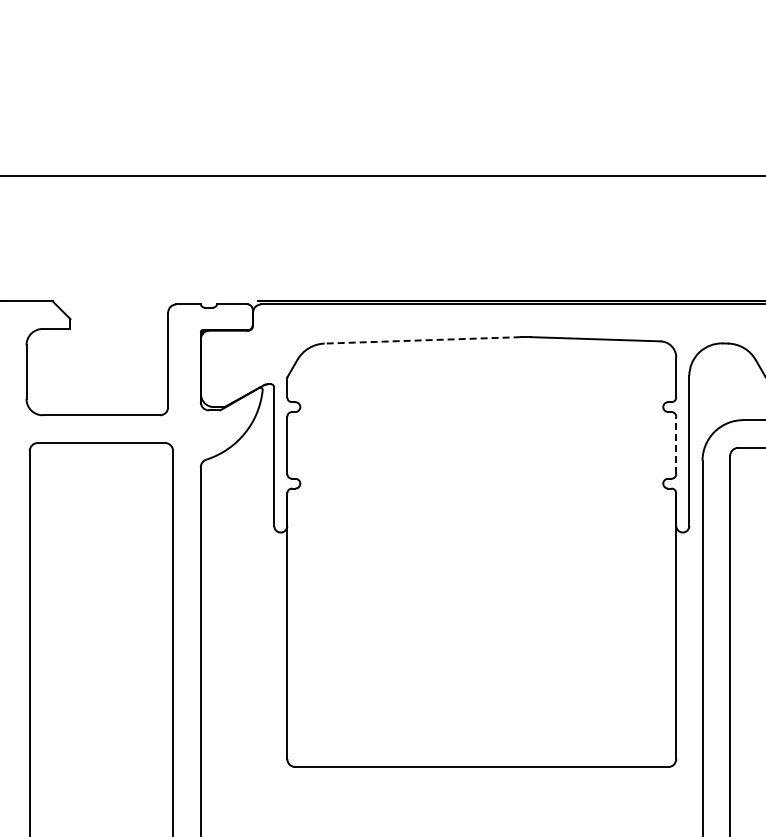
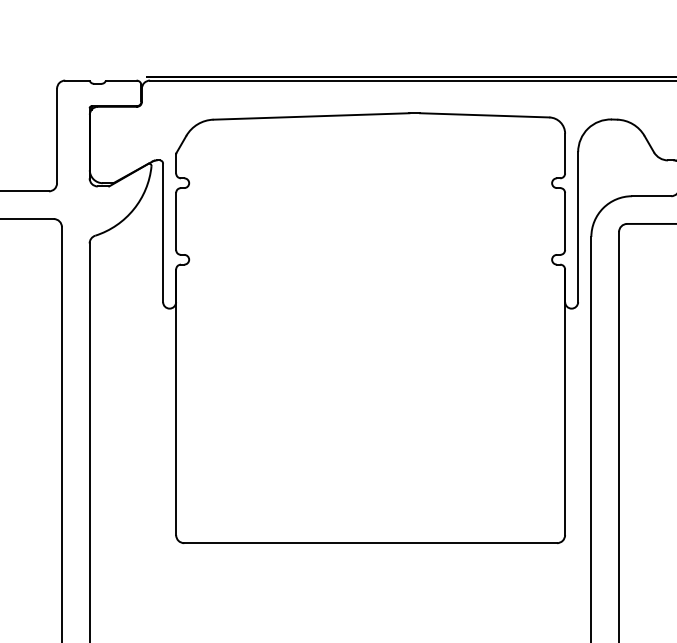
line: (422, 340) -> (311, 116), dashed -> solid
line: (676, 445) -> (565, 221), dashed -> solid

